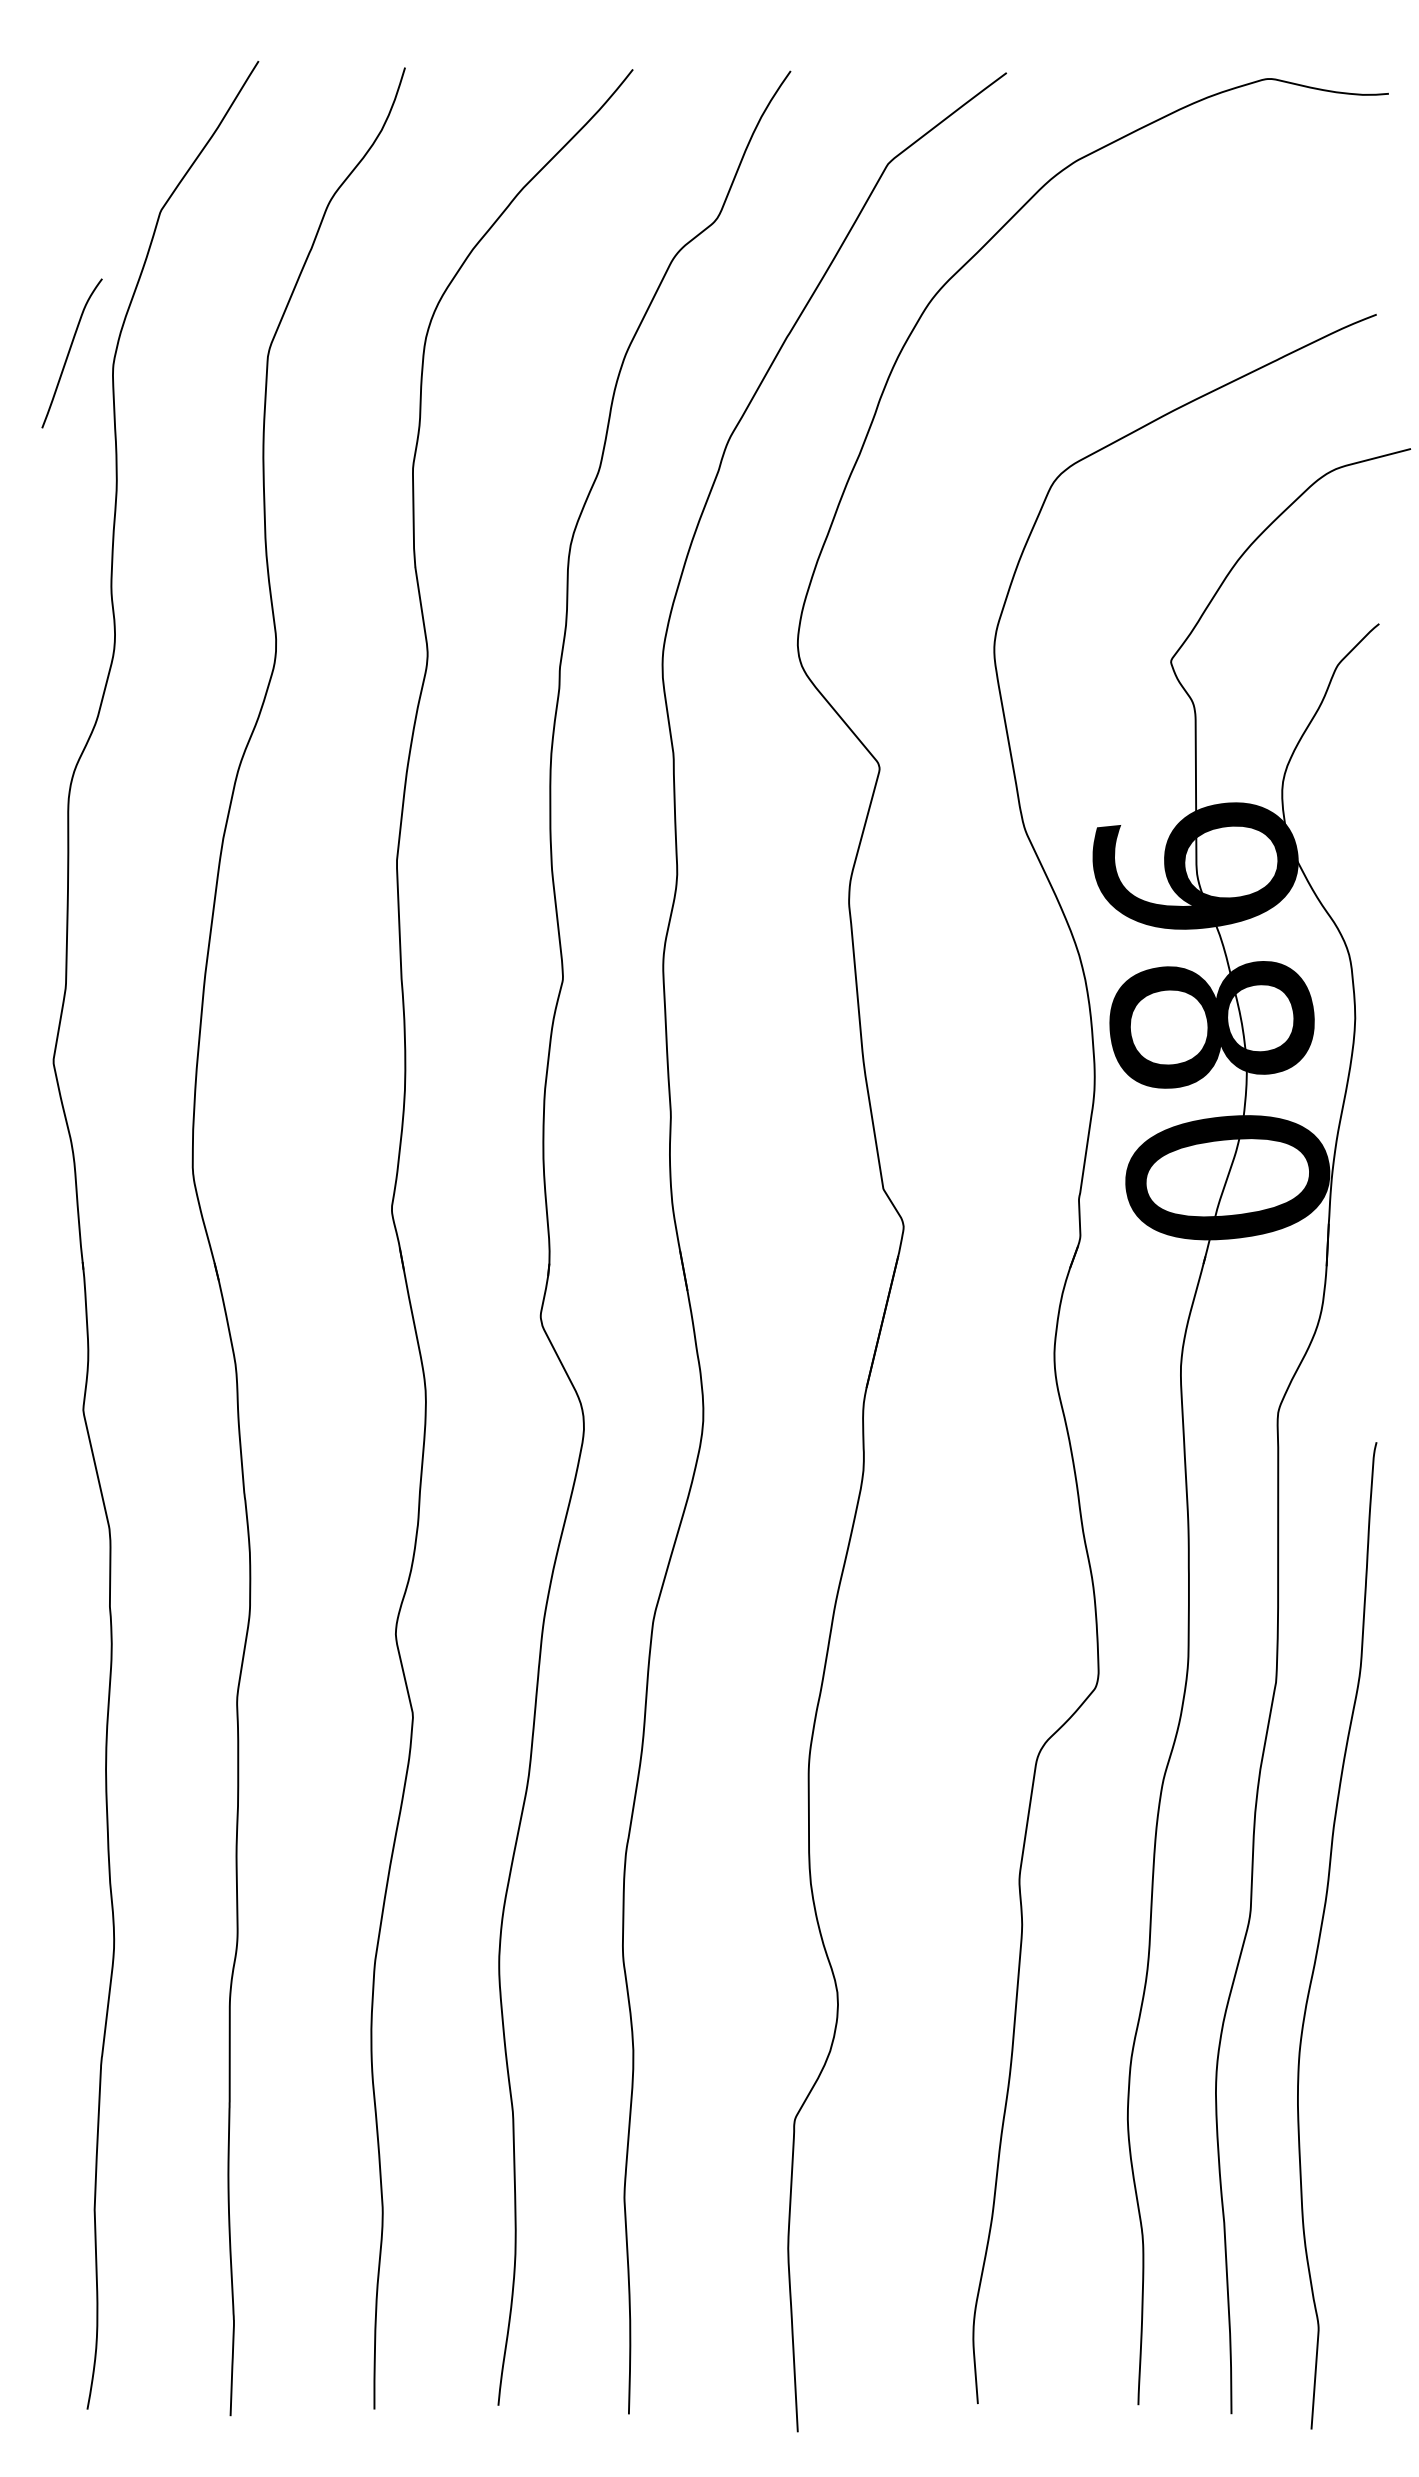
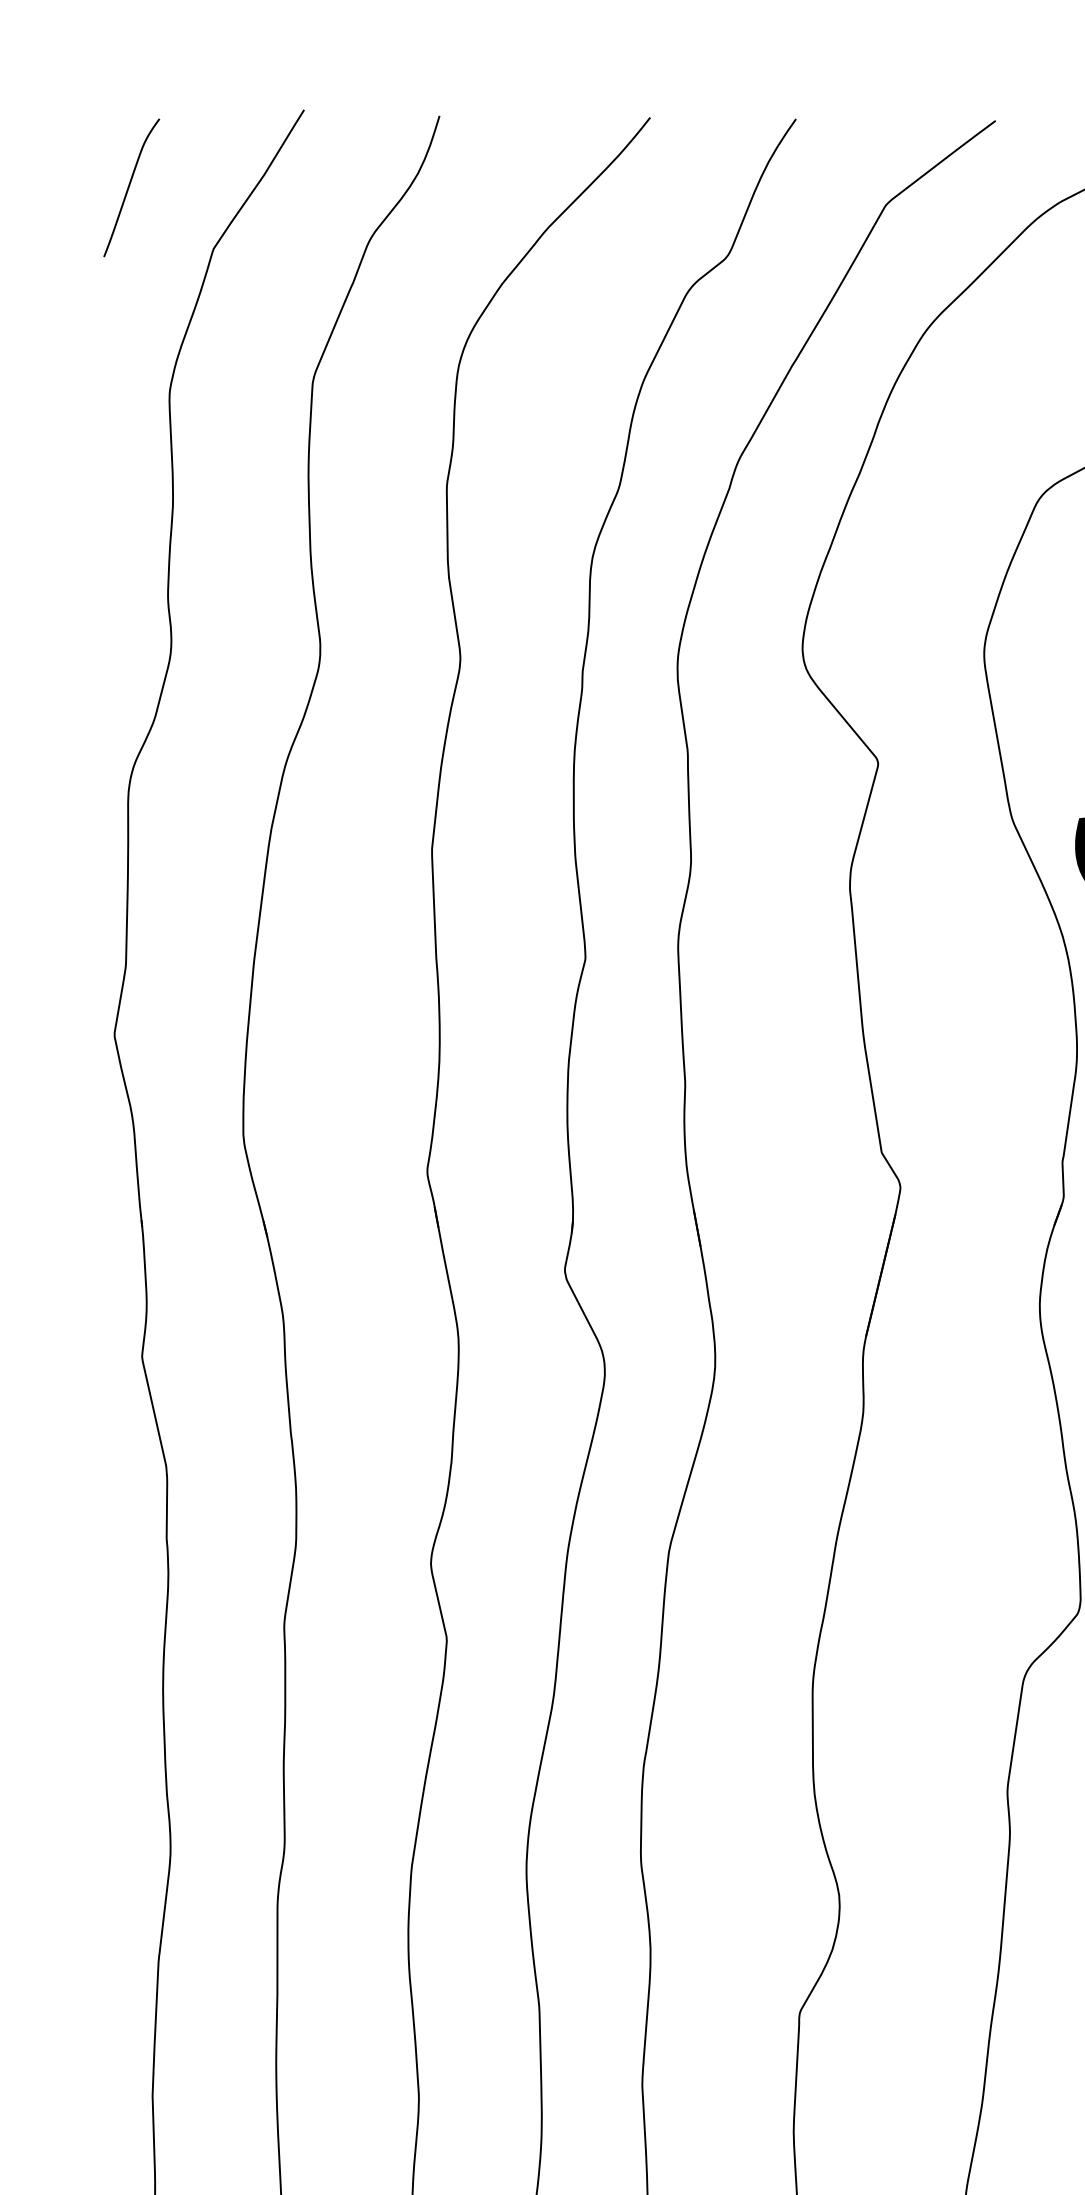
curve: (69, 353) -> (129, 187), moved

